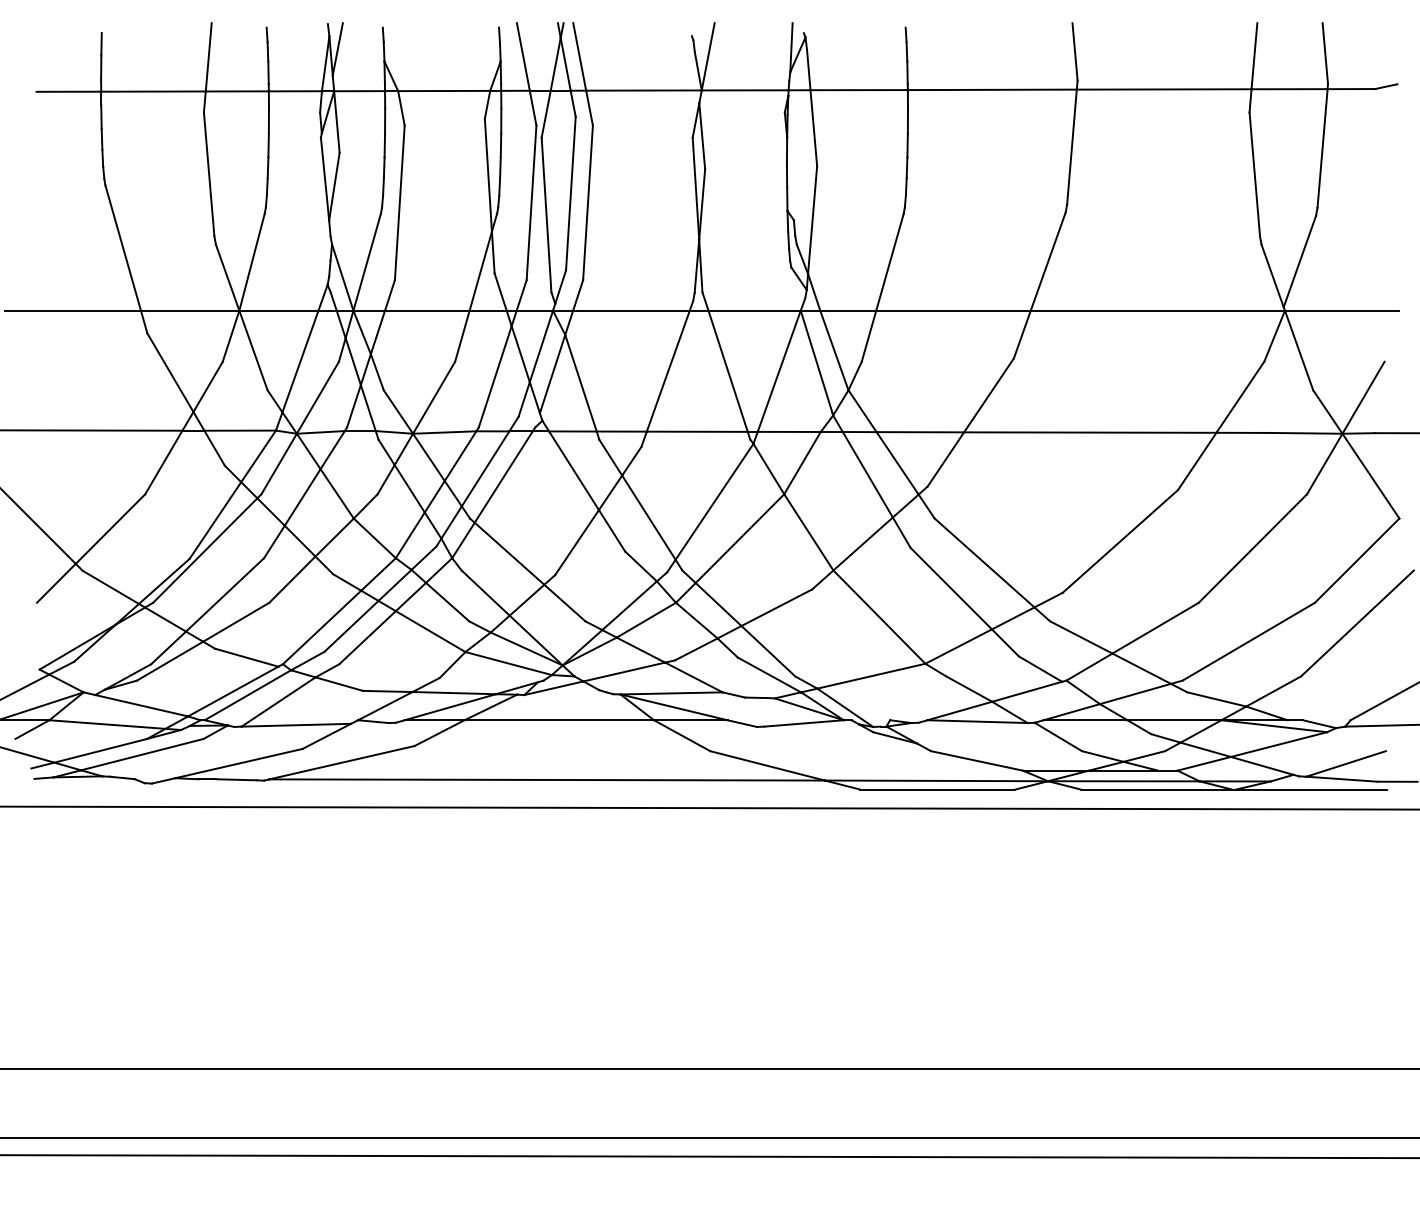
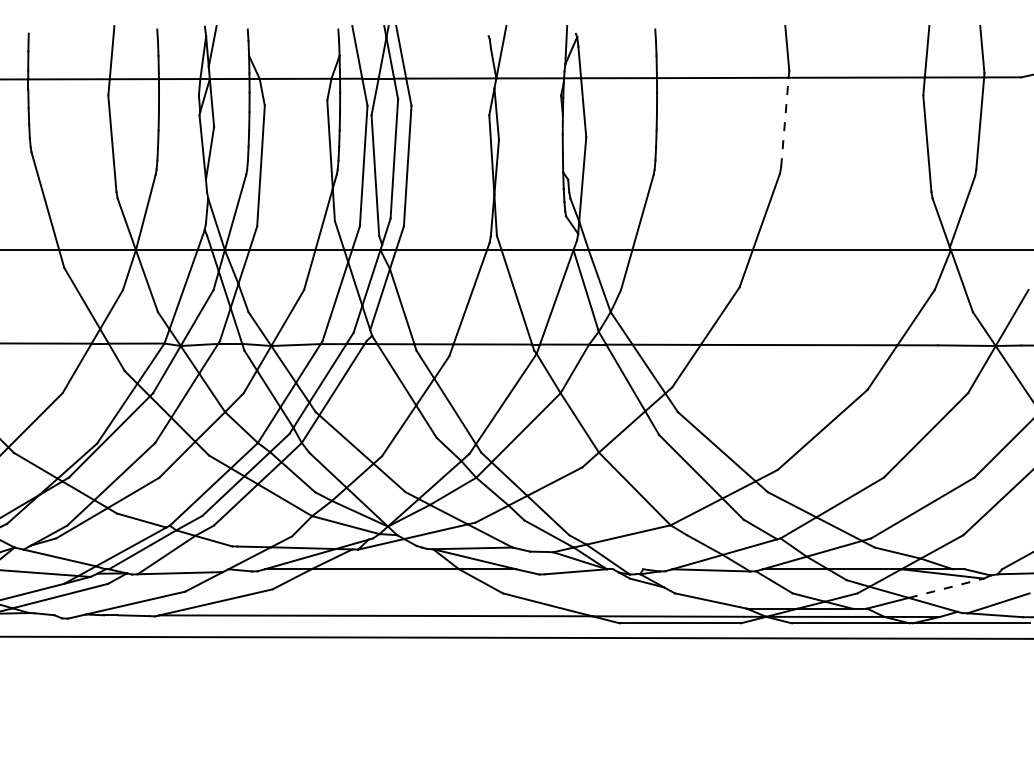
line: (1071, 147) -> (784, 122), solid -> dashed
line: (1279, 744) -> (946, 588), solid -> dashed

